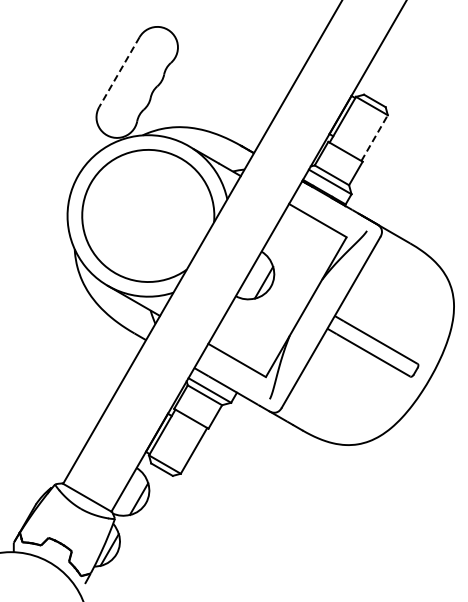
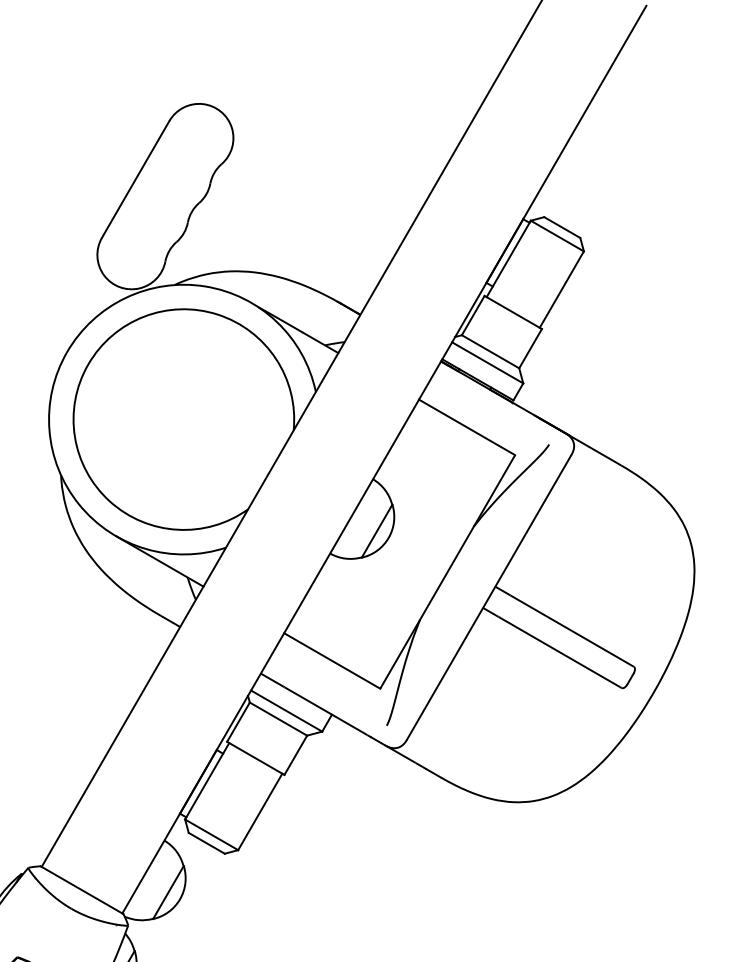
line: (119, 72) -> (135, 180), dashed -> solid
line: (374, 137) -> (561, 288), dashed -> solid

